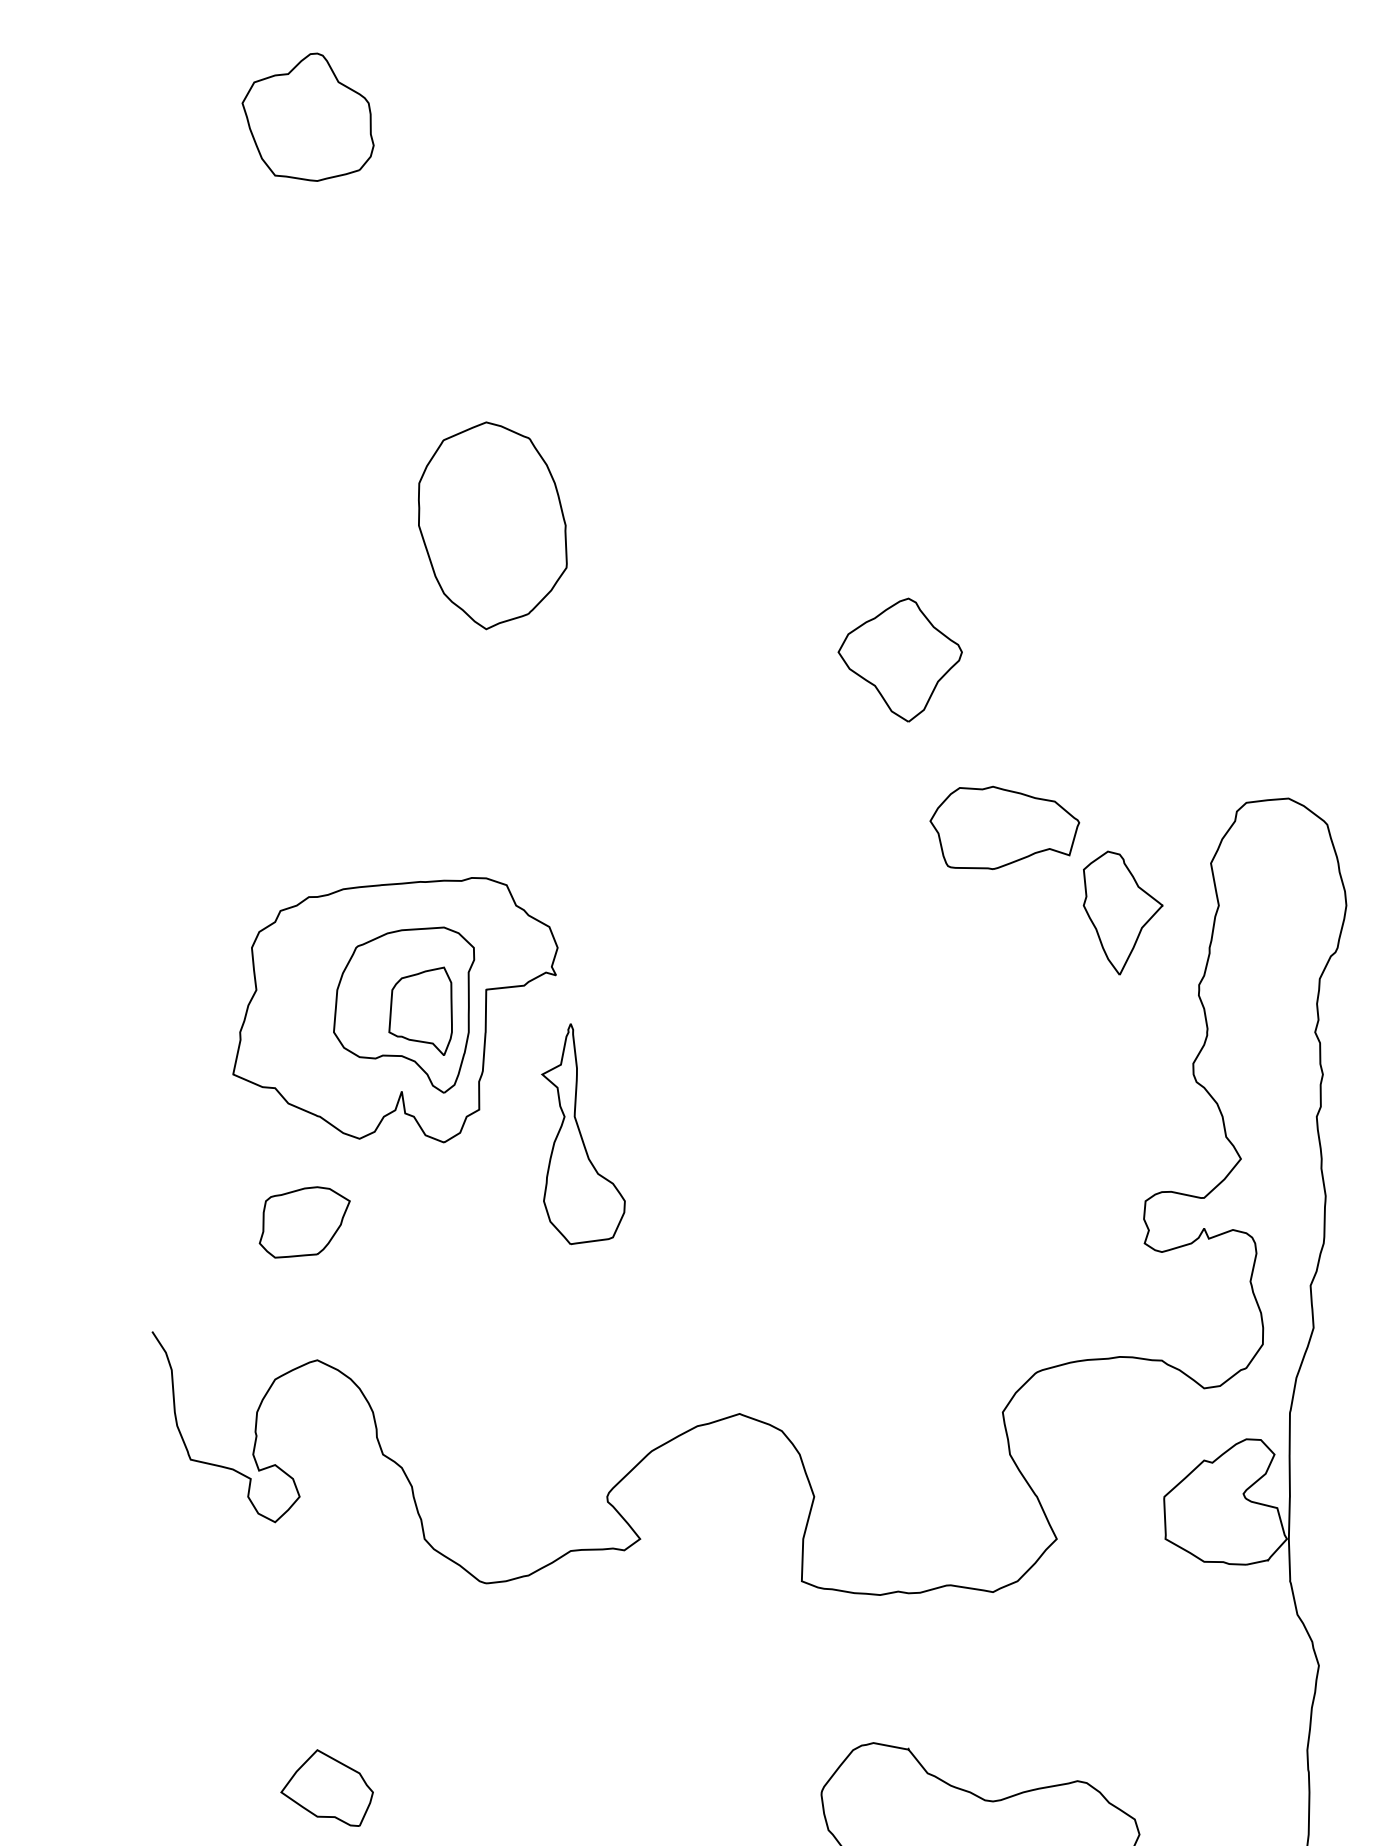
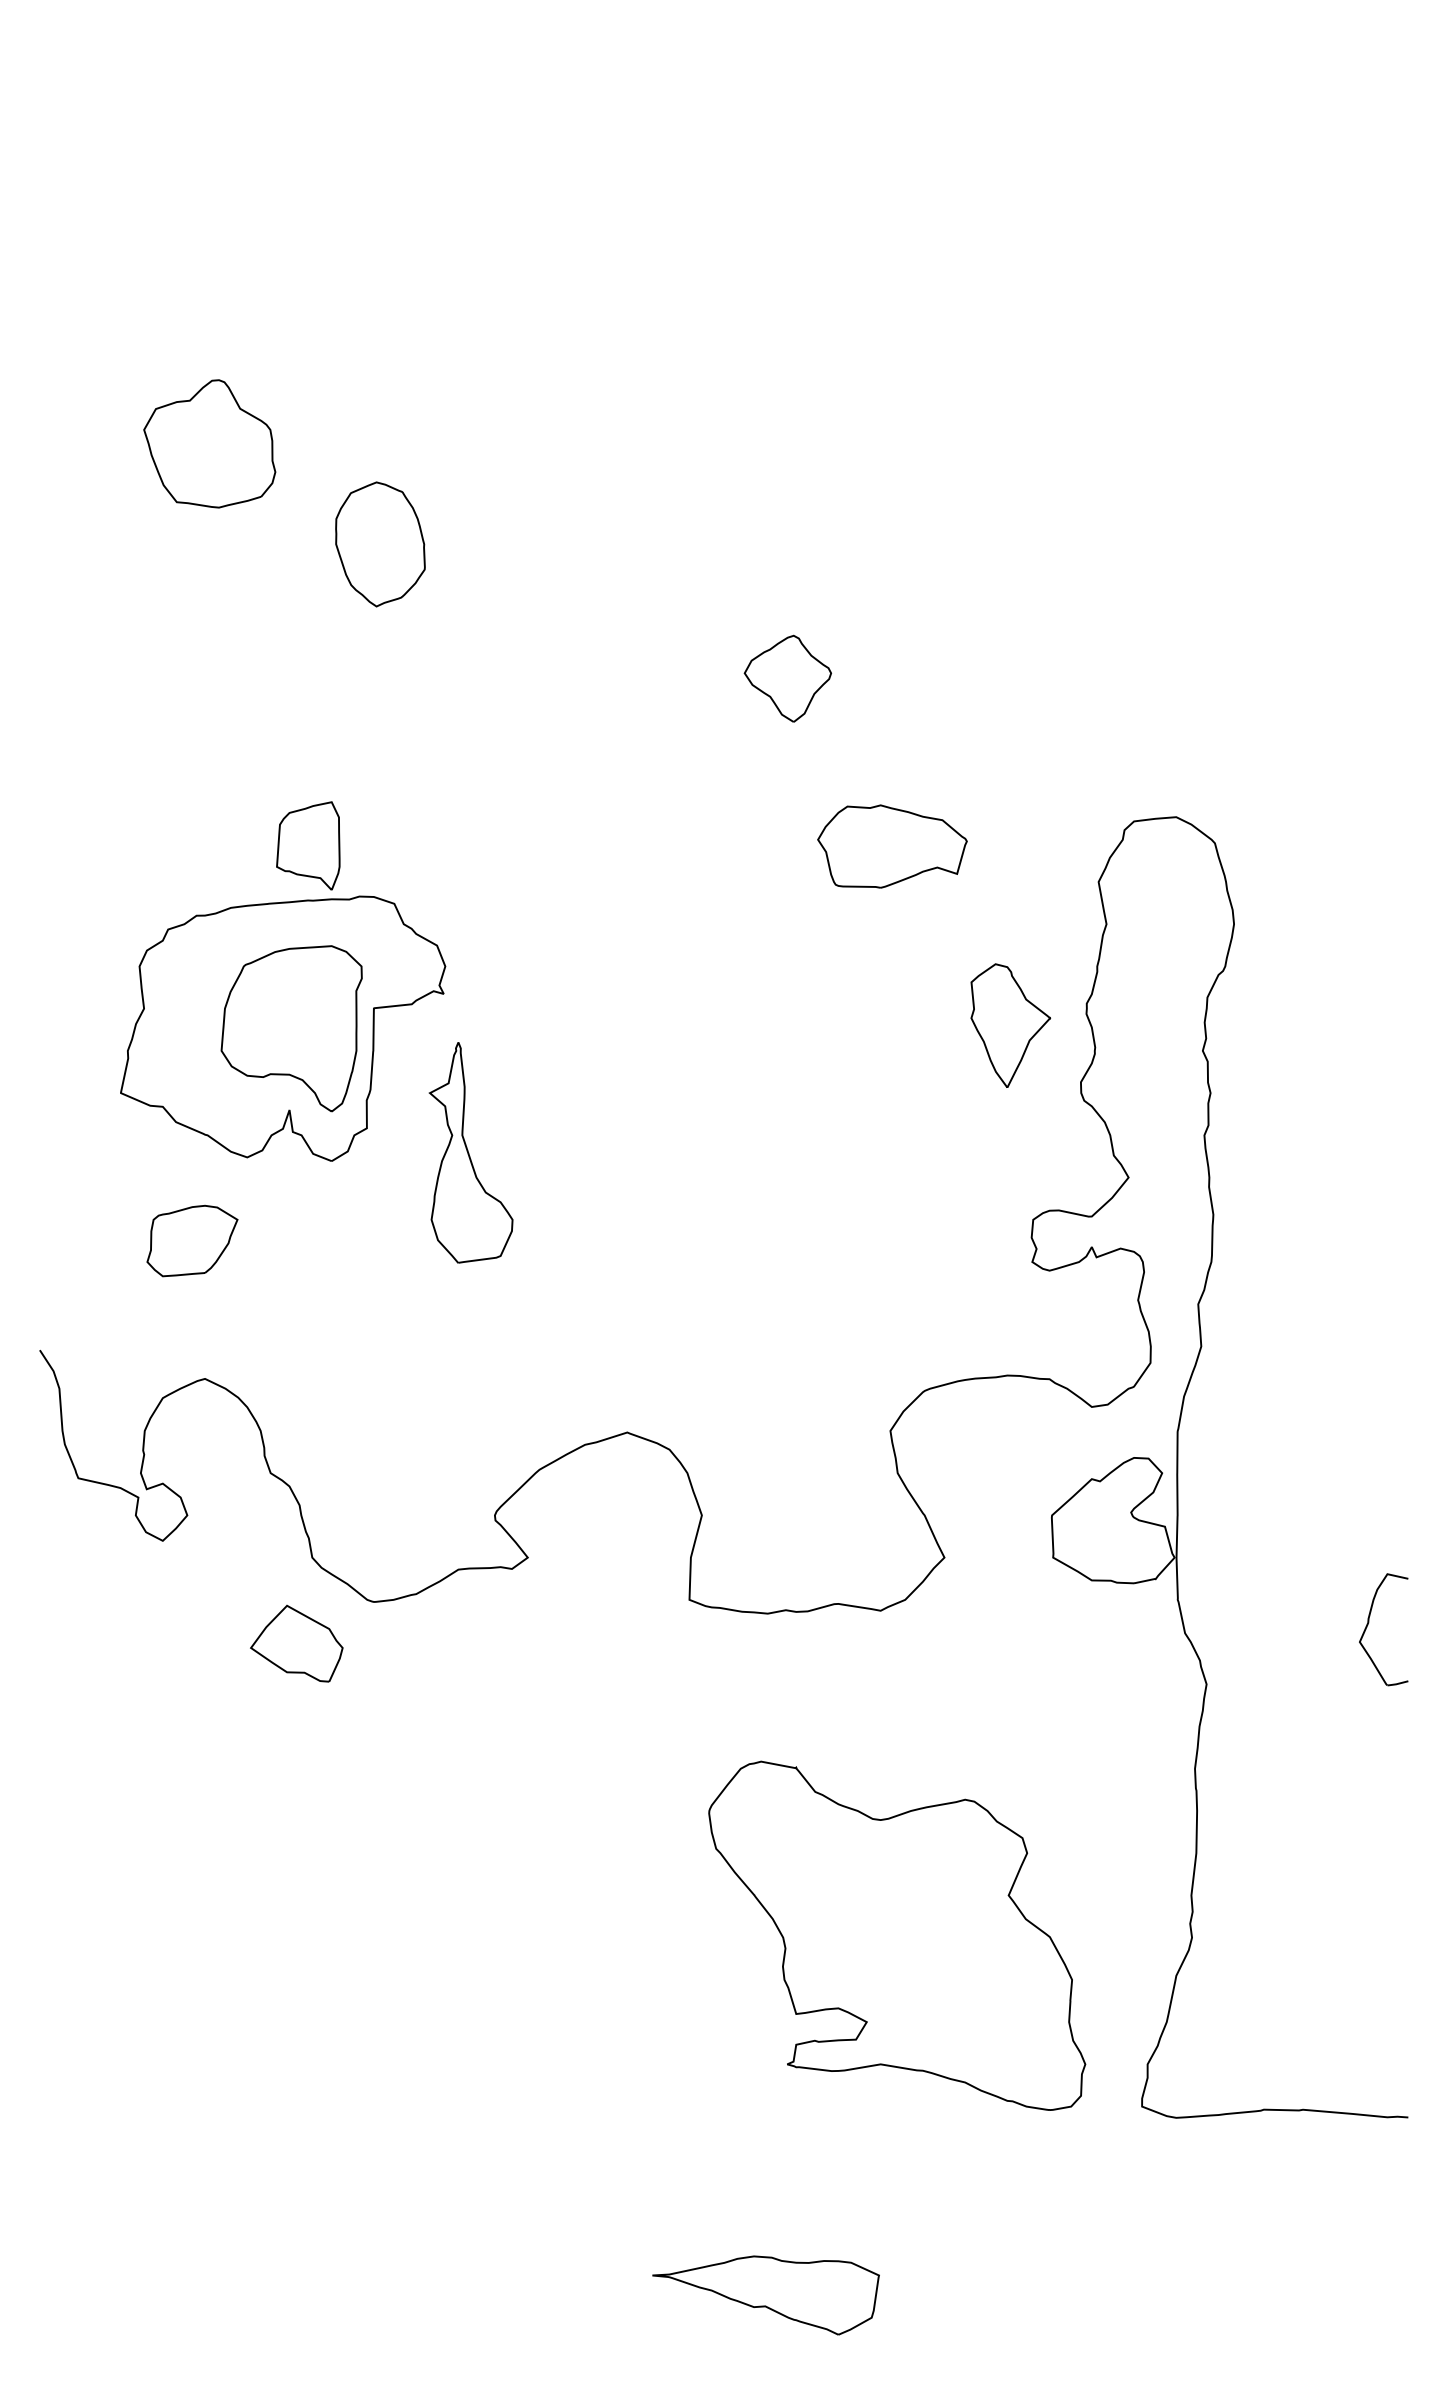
part: (307, 116) -> (209, 443), moved
part: (492, 525) -> (380, 544), size x0.6
part: (899, 659) -> (787, 678), size x0.7
part: (1122, 912) -> (1010, 1025), moved
part: (420, 1010) -> (308, 845), moved
part: (326, 1787) -> (296, 1643), moved

